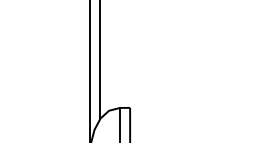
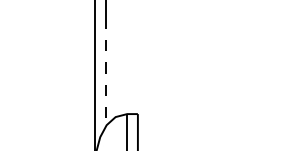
line: (99, 68) -> (105, 72), solid -> dashed

